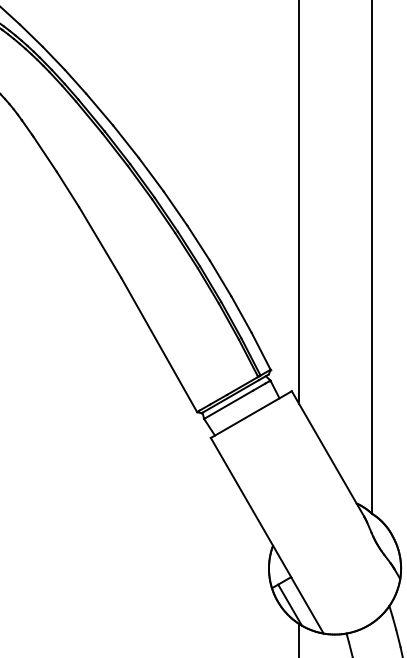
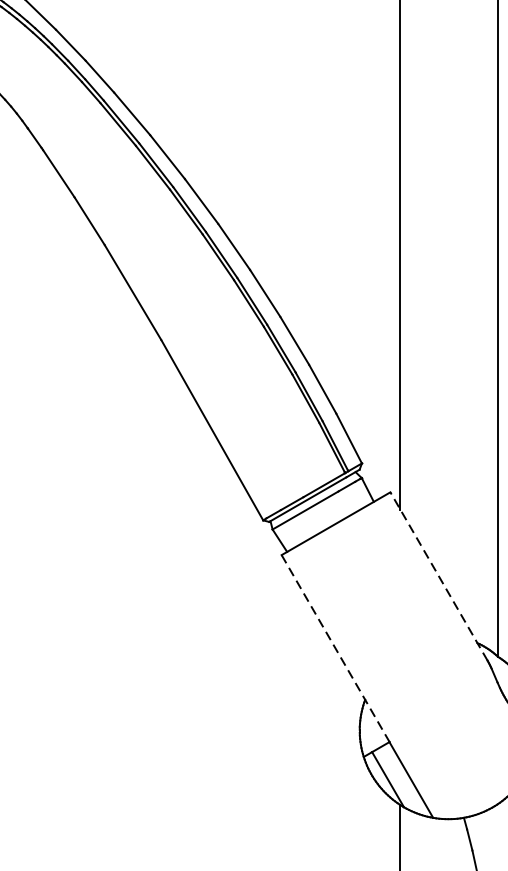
line: (327, 453) -> (438, 575), solid -> dashed
line: (251, 508) -> (336, 649), solid -> dashed

